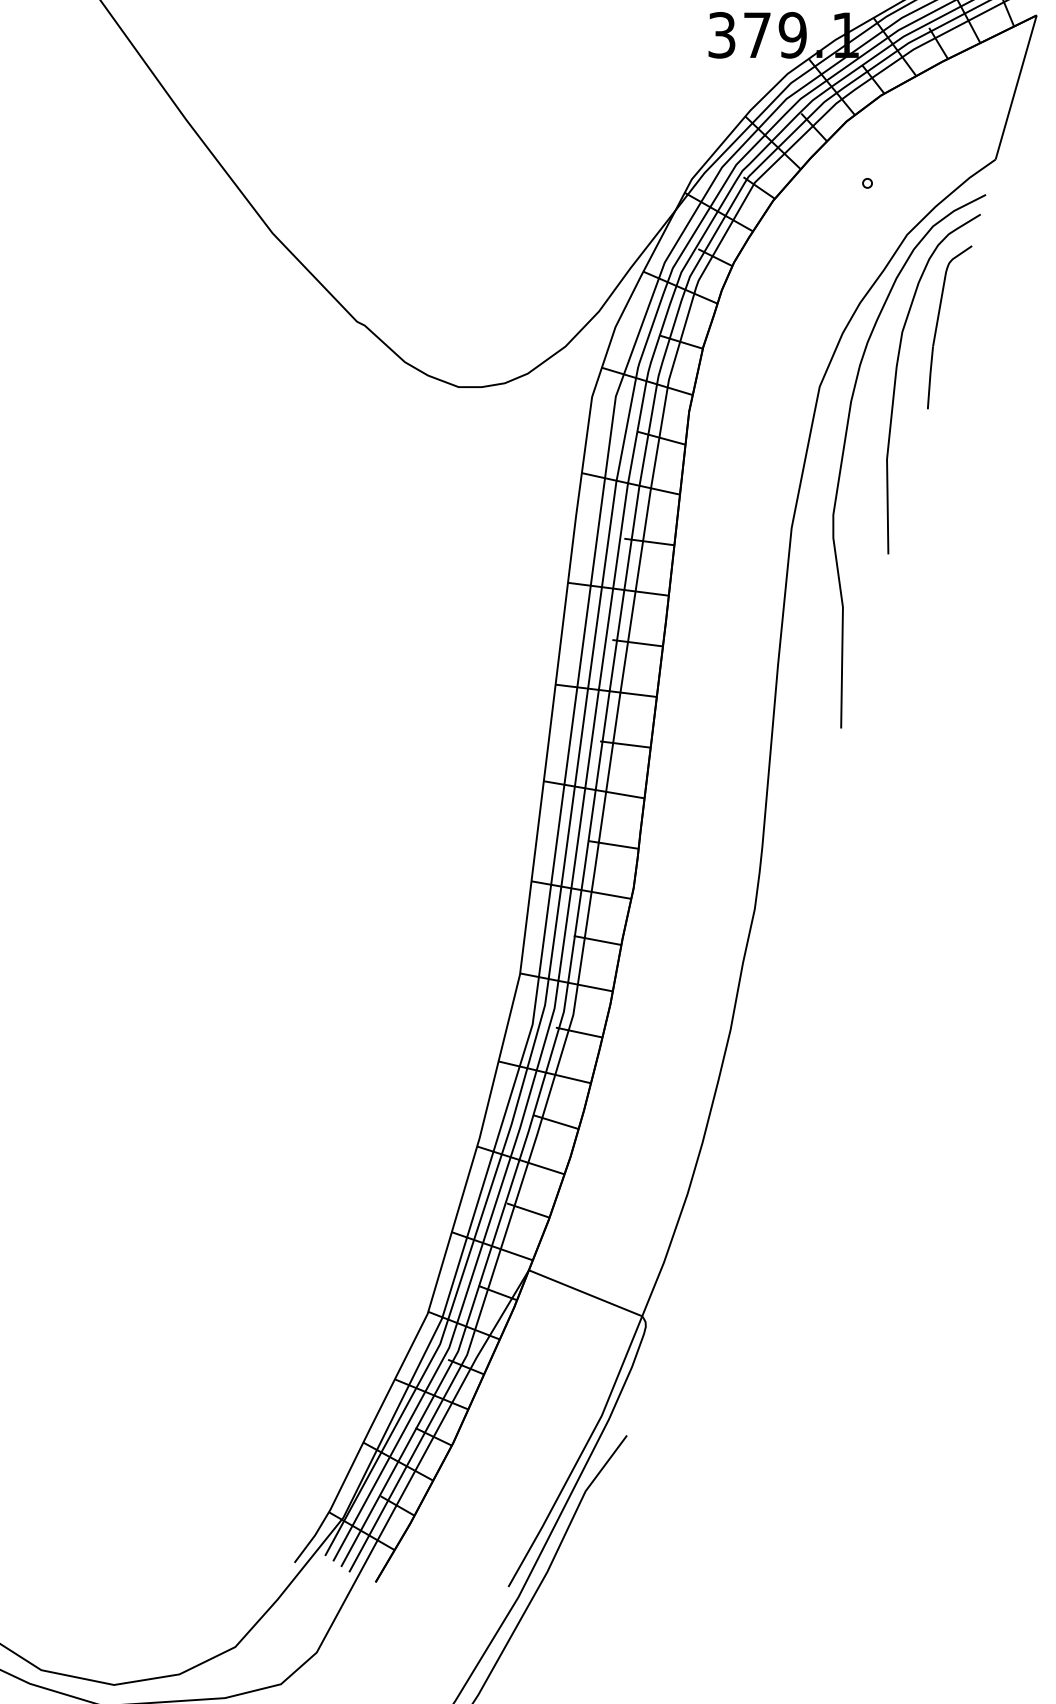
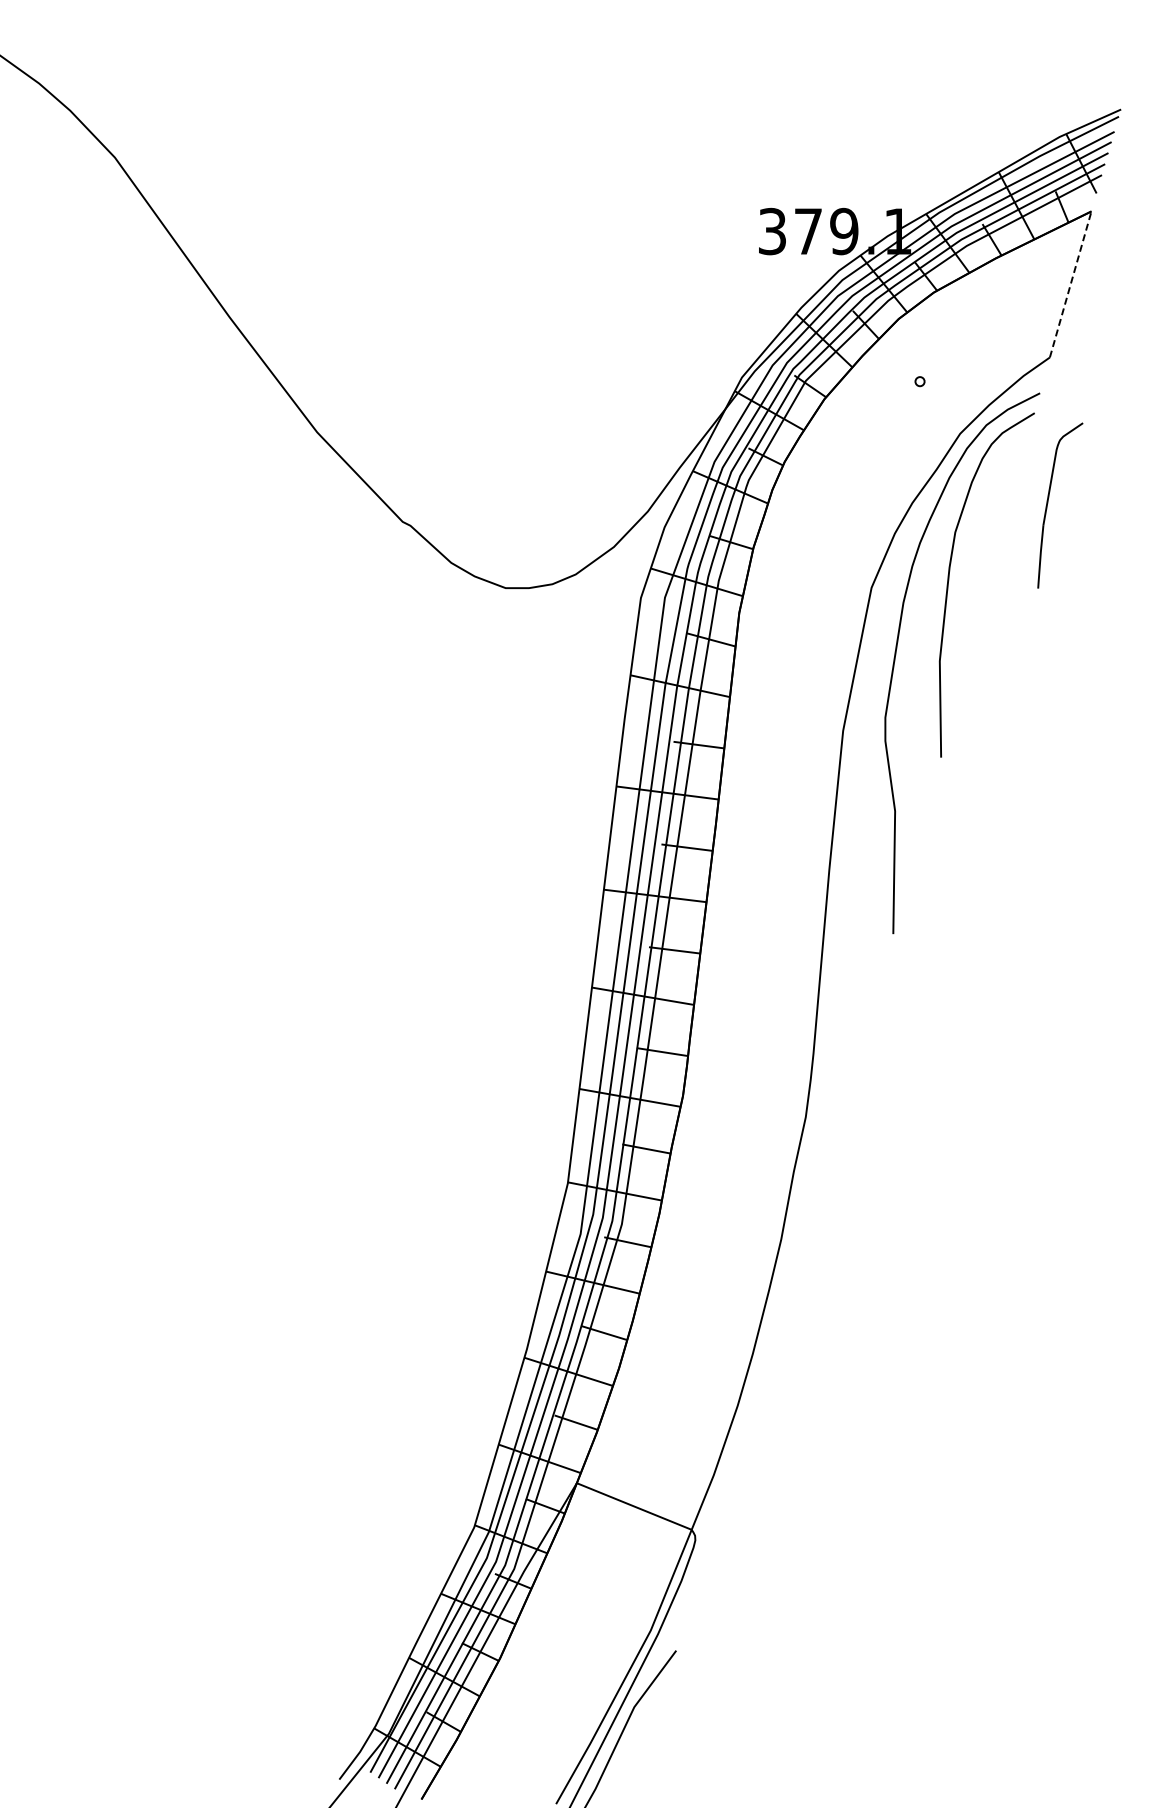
line: (1015, 87) -> (1070, 284), solid -> dashed
part: (938, 325) -> (1048, 503), moved

